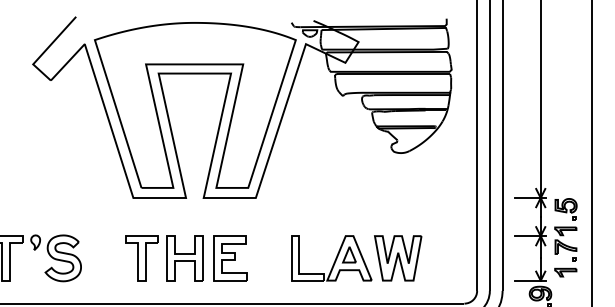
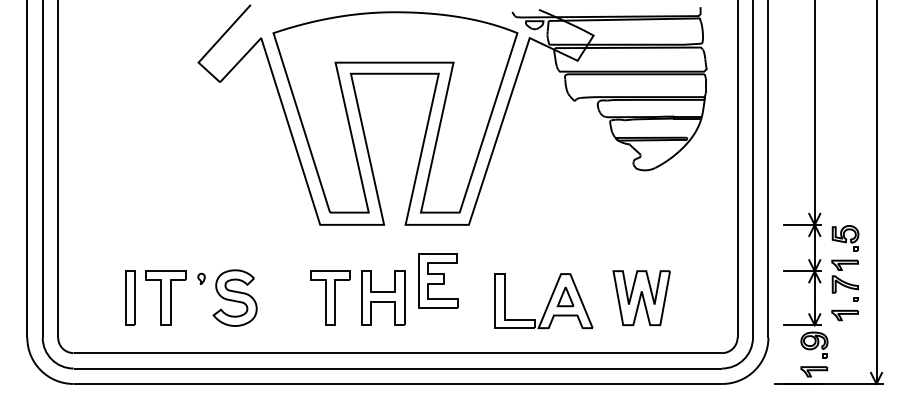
part: (35, 242) -> (201, 278), size x0.6
part: (230, 257) -> (438, 280), moved
part: (331, 257) -> (543, 300), moved

